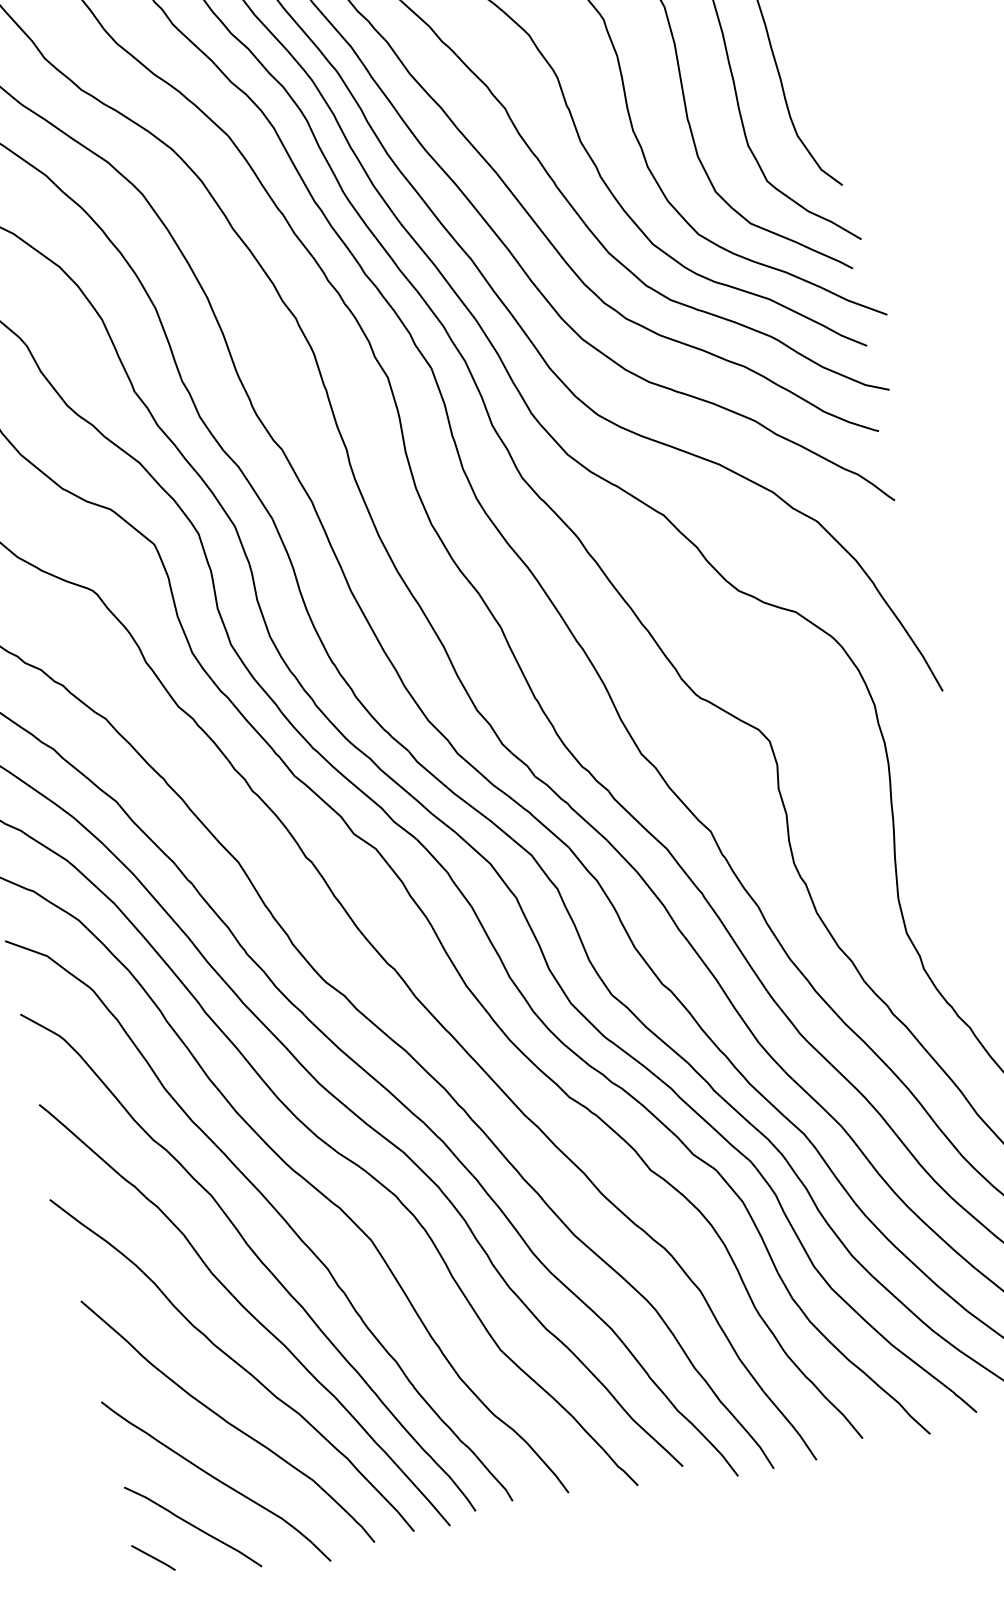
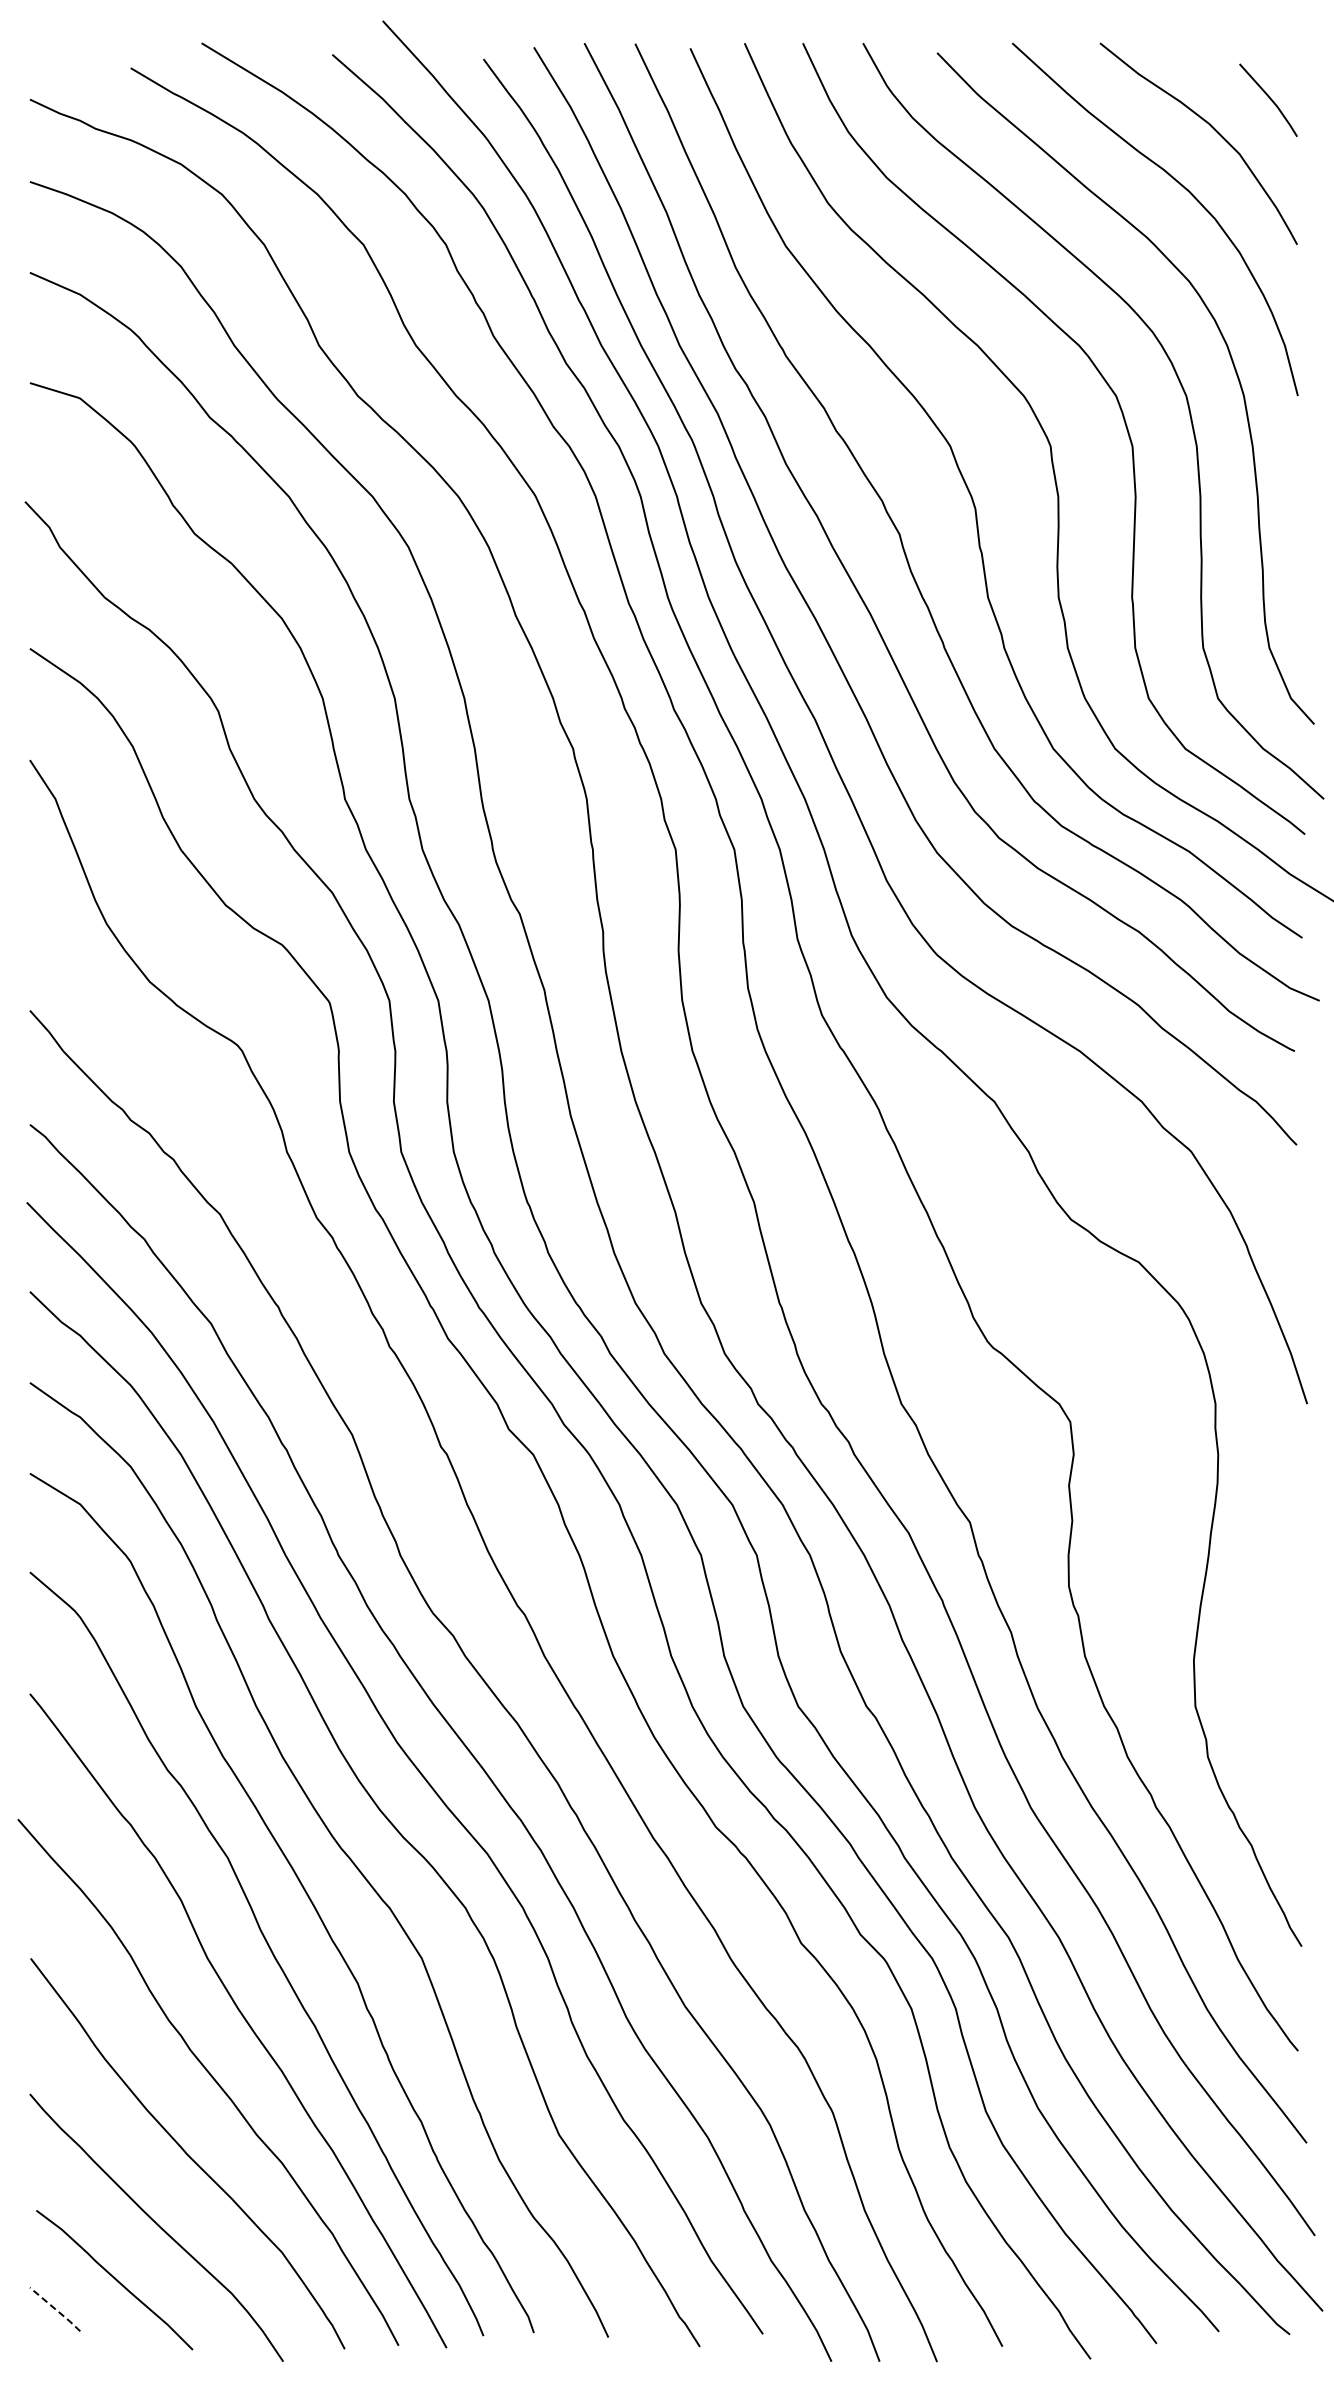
line: (153, 1557) -> (55, 2309), solid -> dashed

